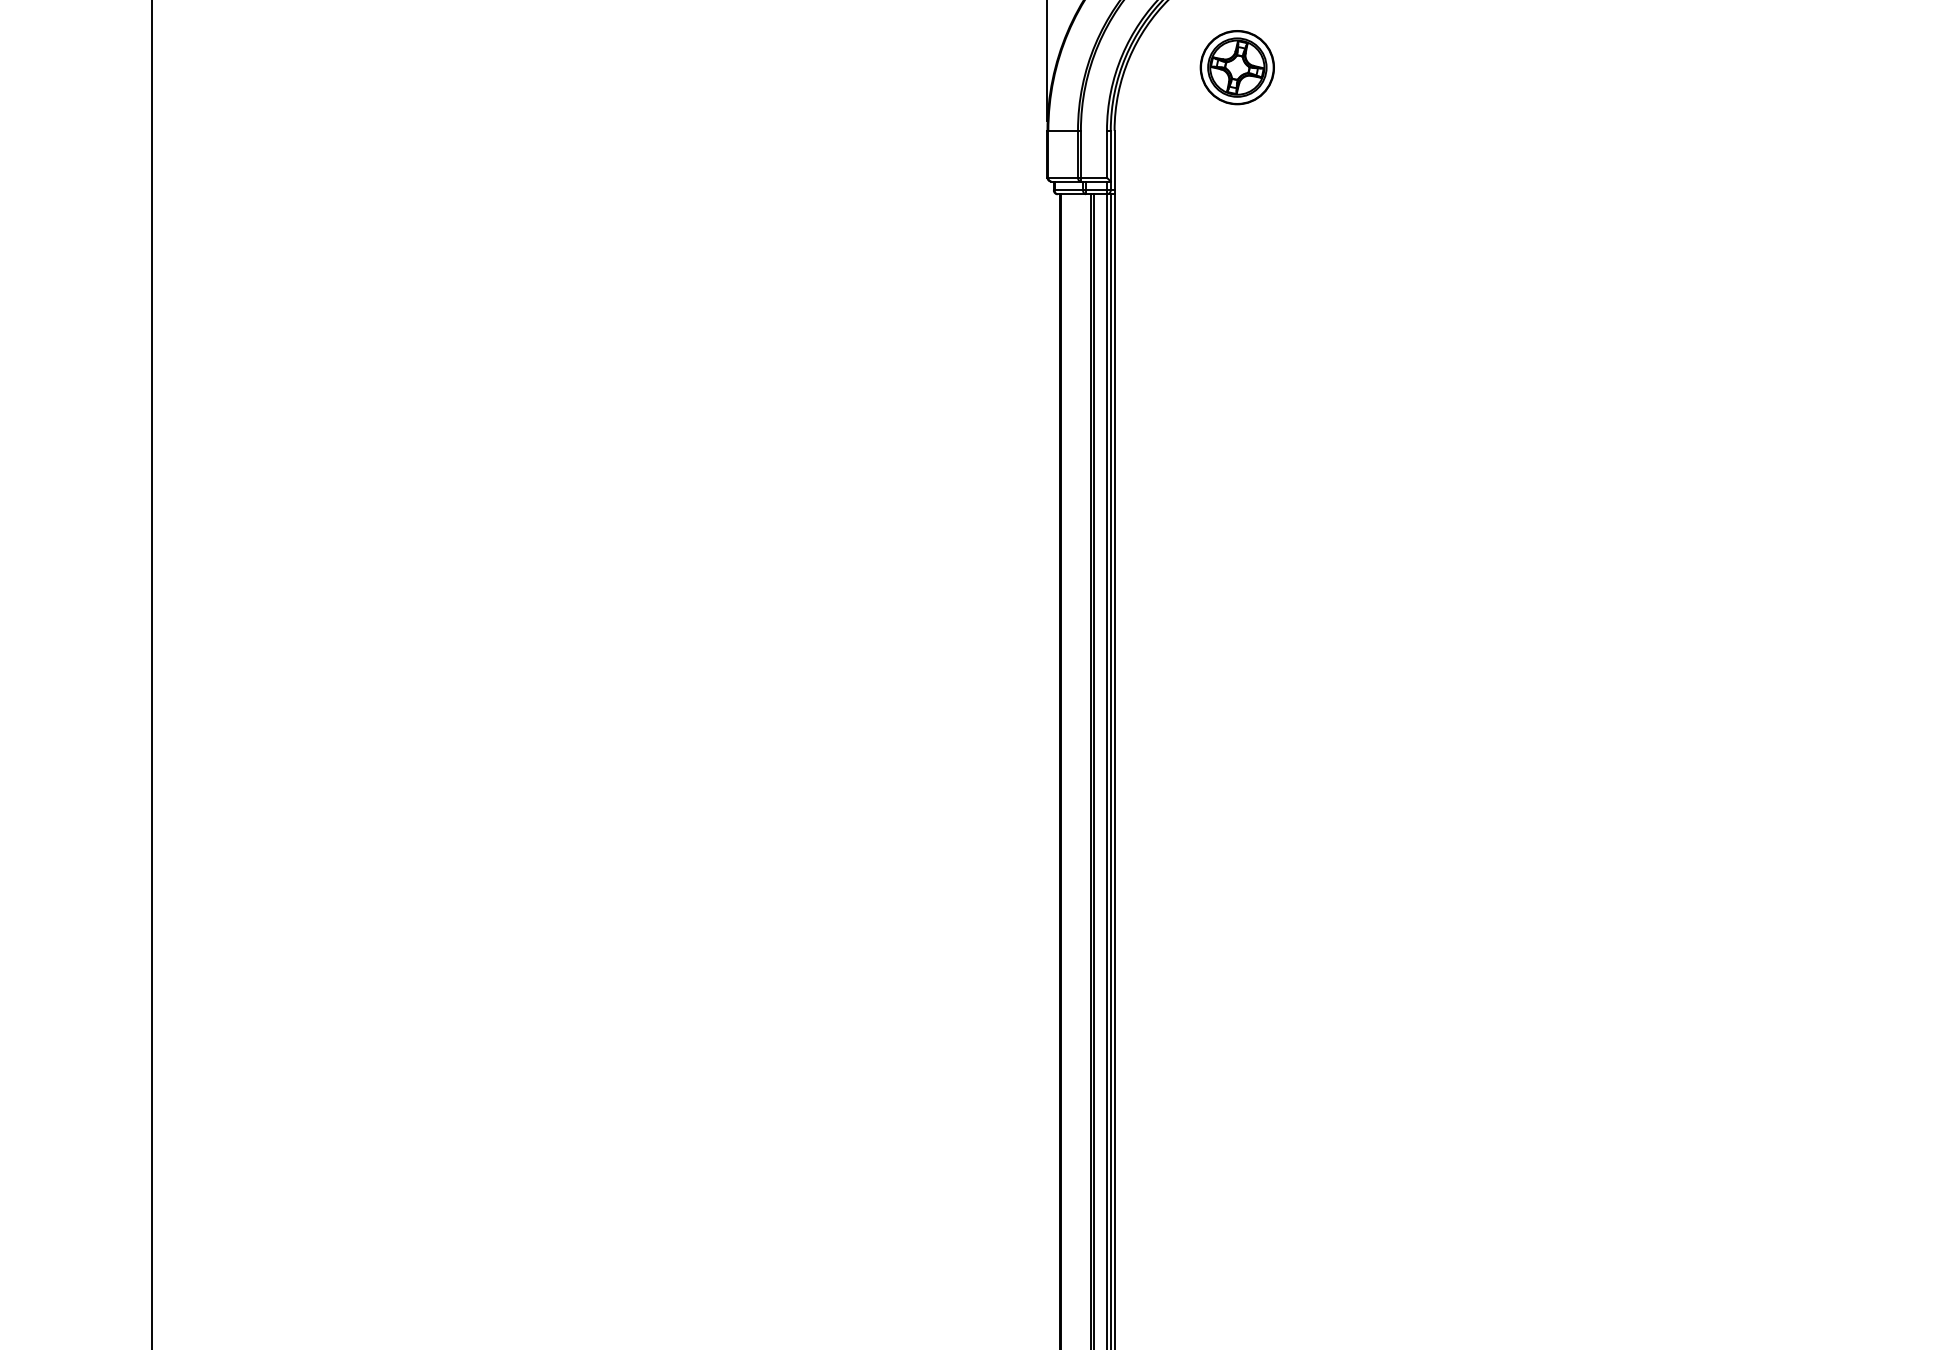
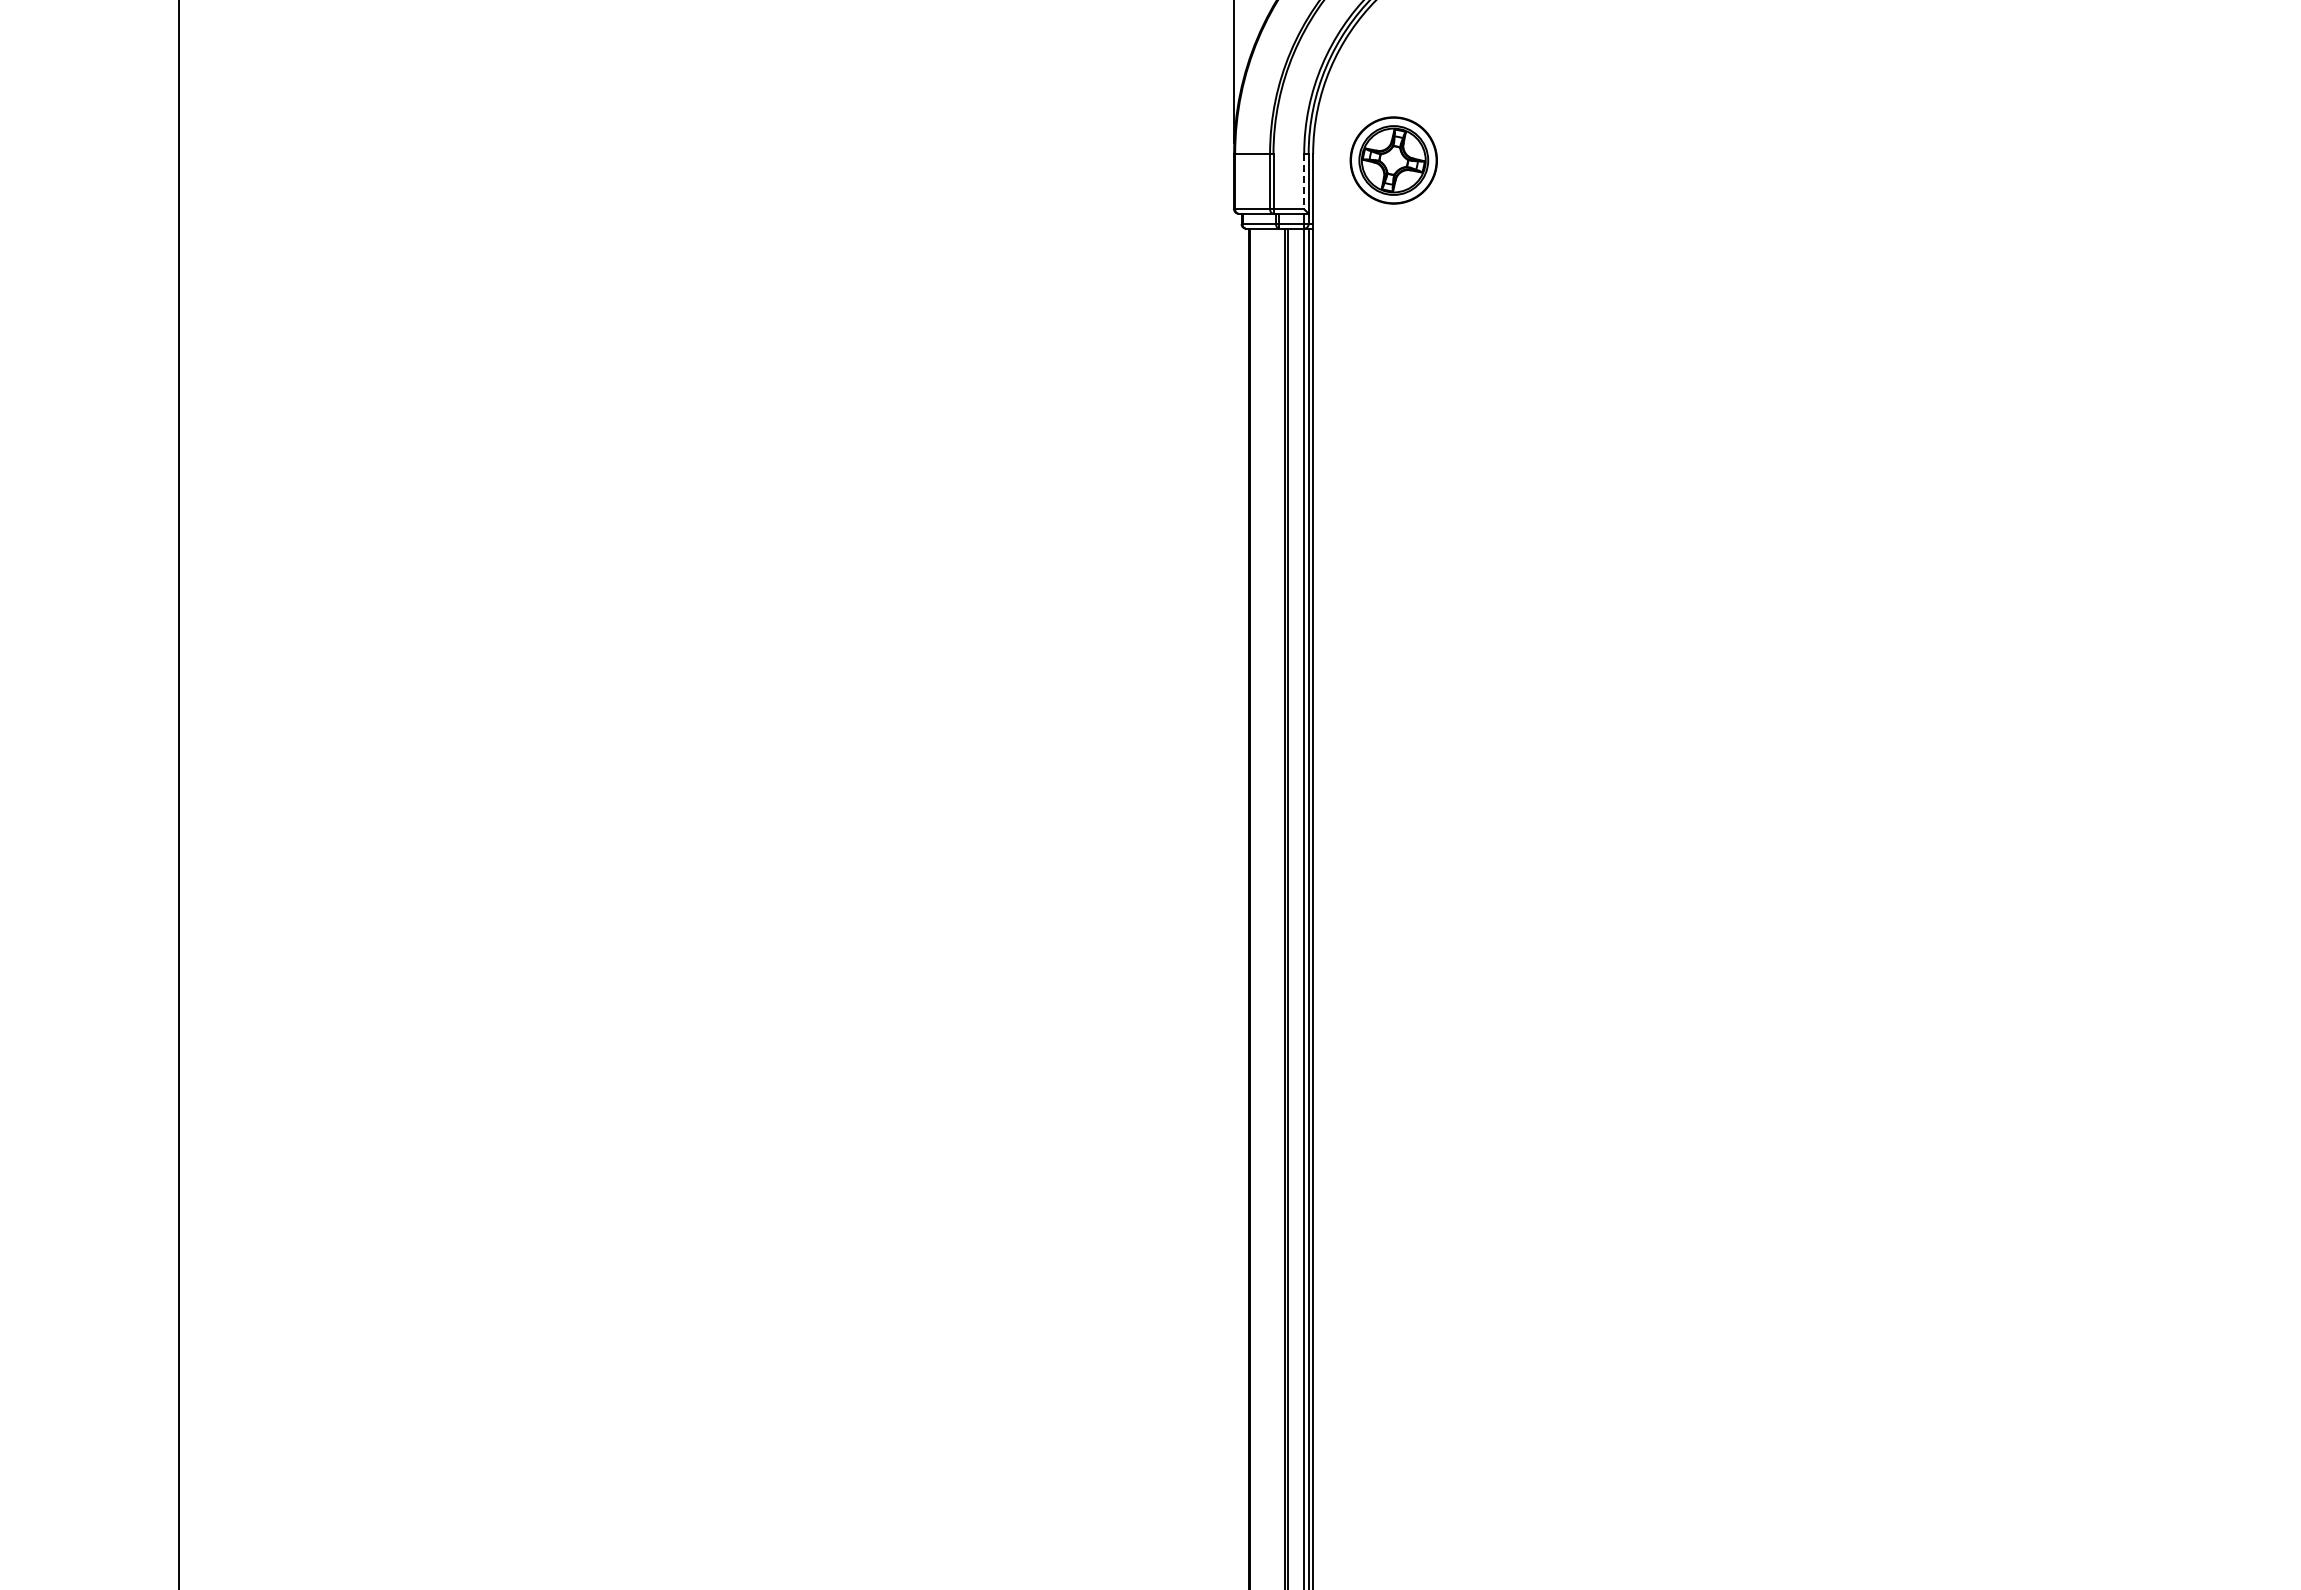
part: (1237, 67) -> (1393, 160), moved
line: (1107, 154) -> (1304, 181), solid -> dashed

